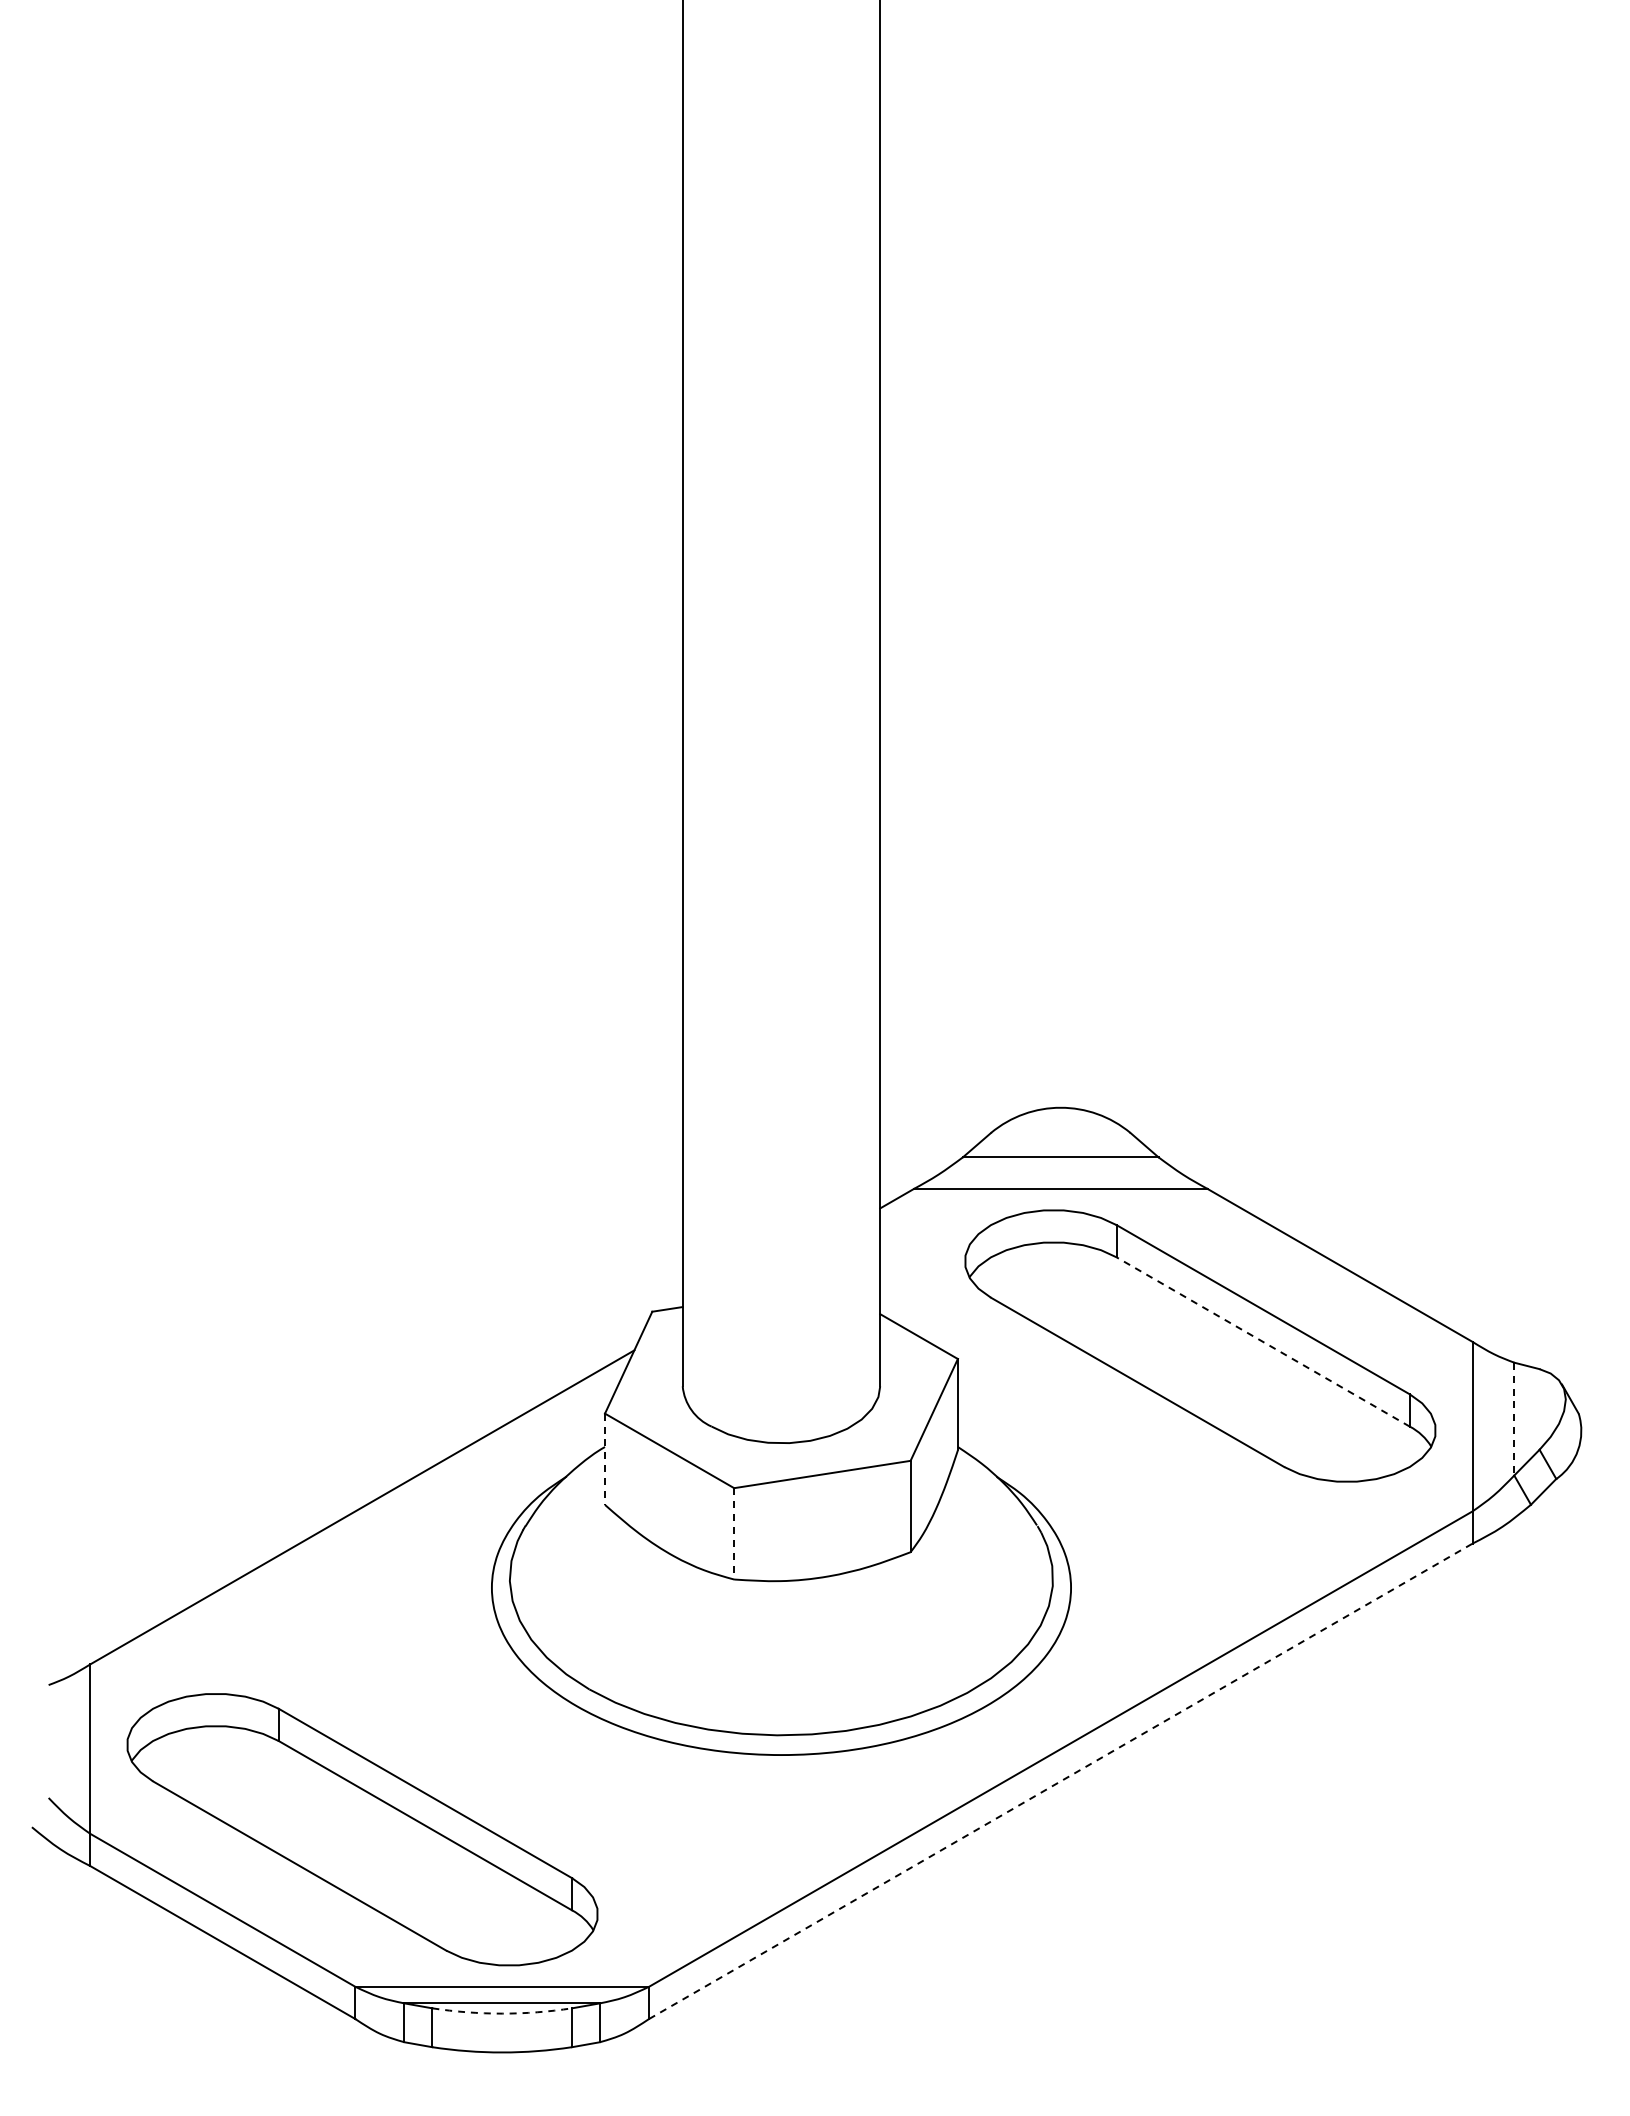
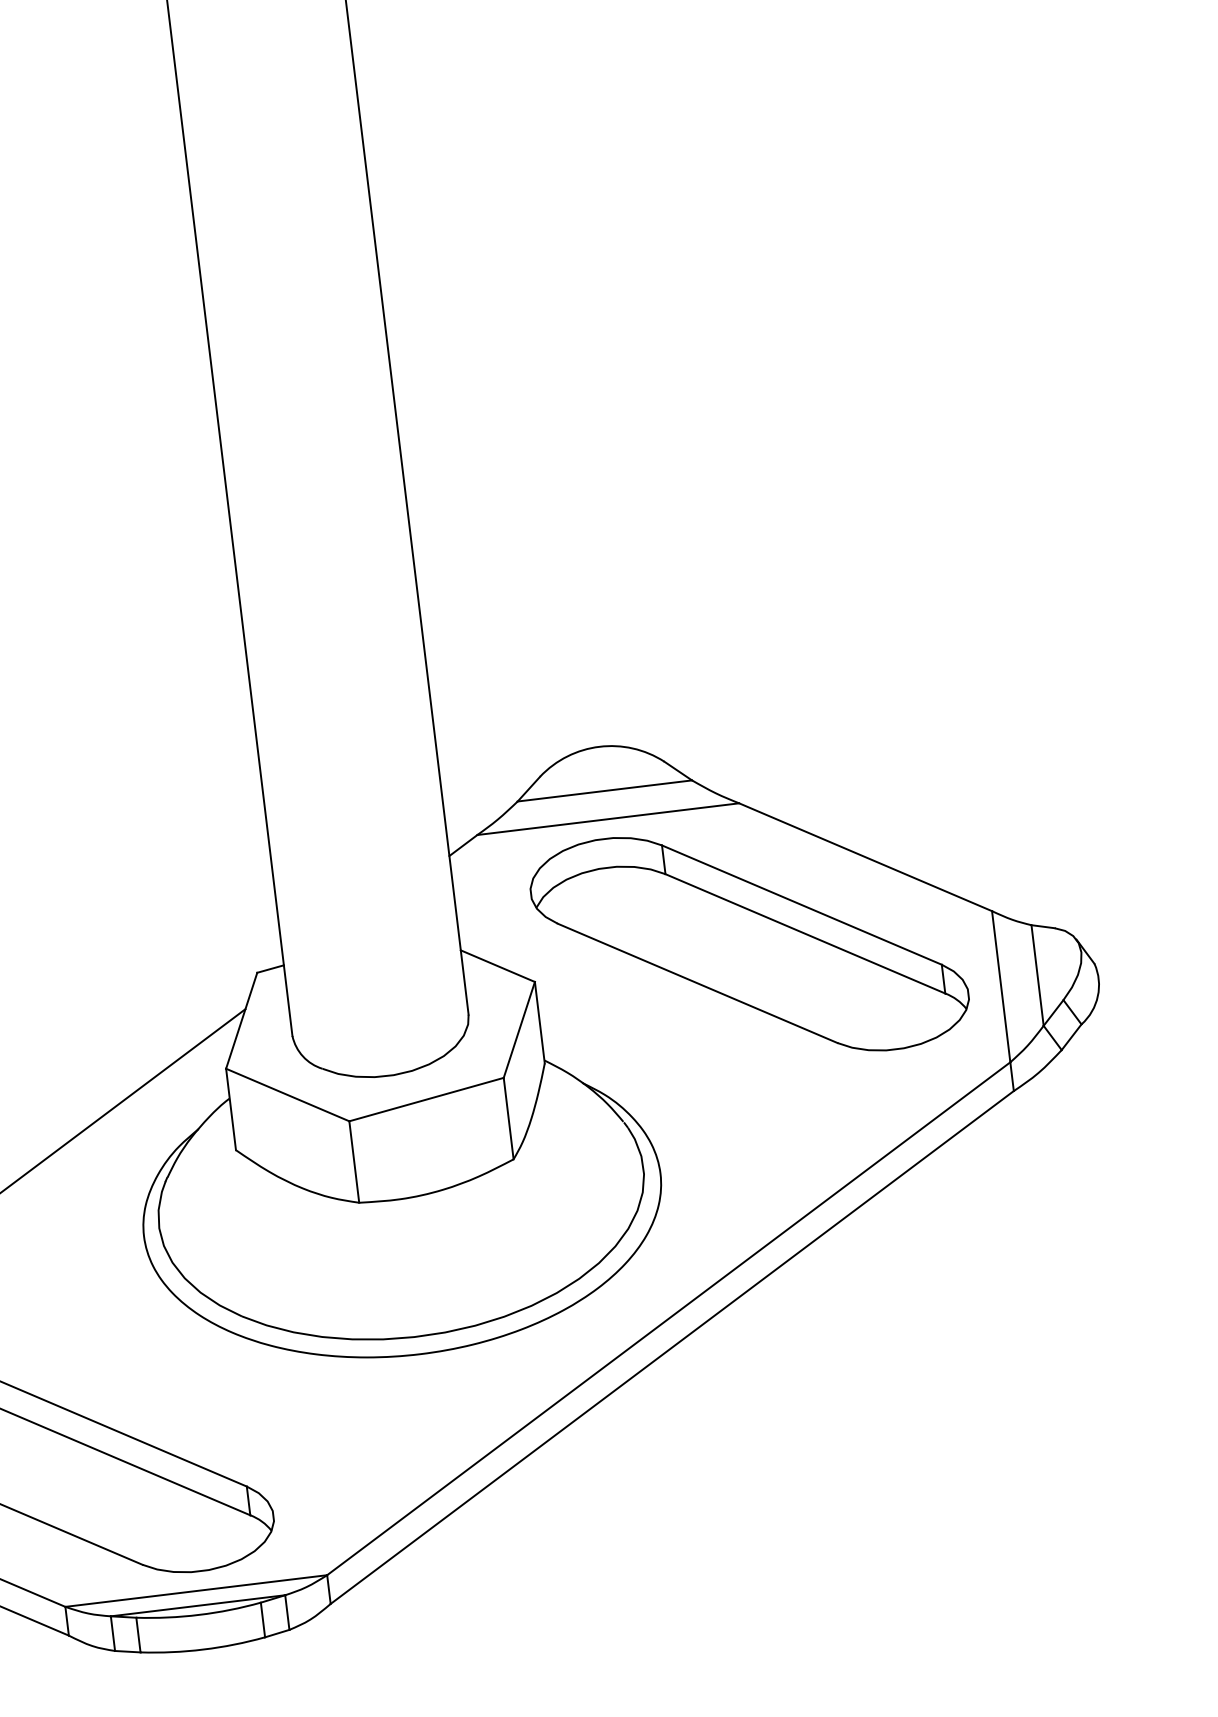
line: (1262, 1341) -> (804, 933), dashed -> solid
line: (1514, 1419) -> (1037, 975), dashed -> solid
line: (605, 1459) -> (231, 1109), dashed -> solid
line: (734, 1533) -> (354, 1161), dashed -> solid
line: (1061, 1781) -> (672, 1347), dashed -> solid
arc: (502, 2013) -> (199, 1614), dashed -> solid

